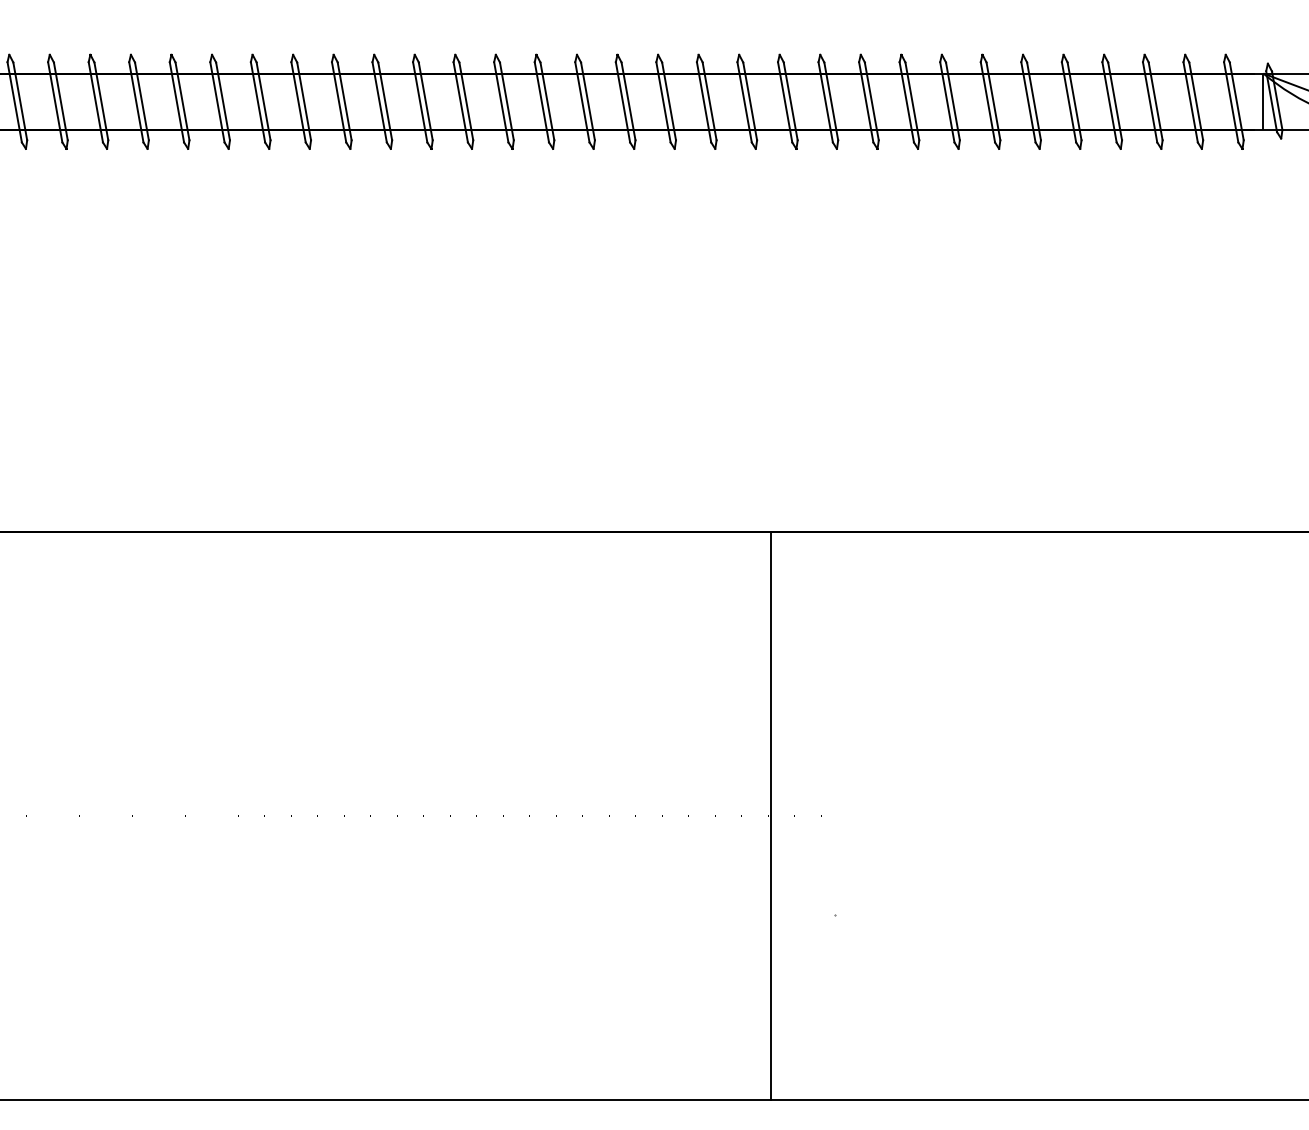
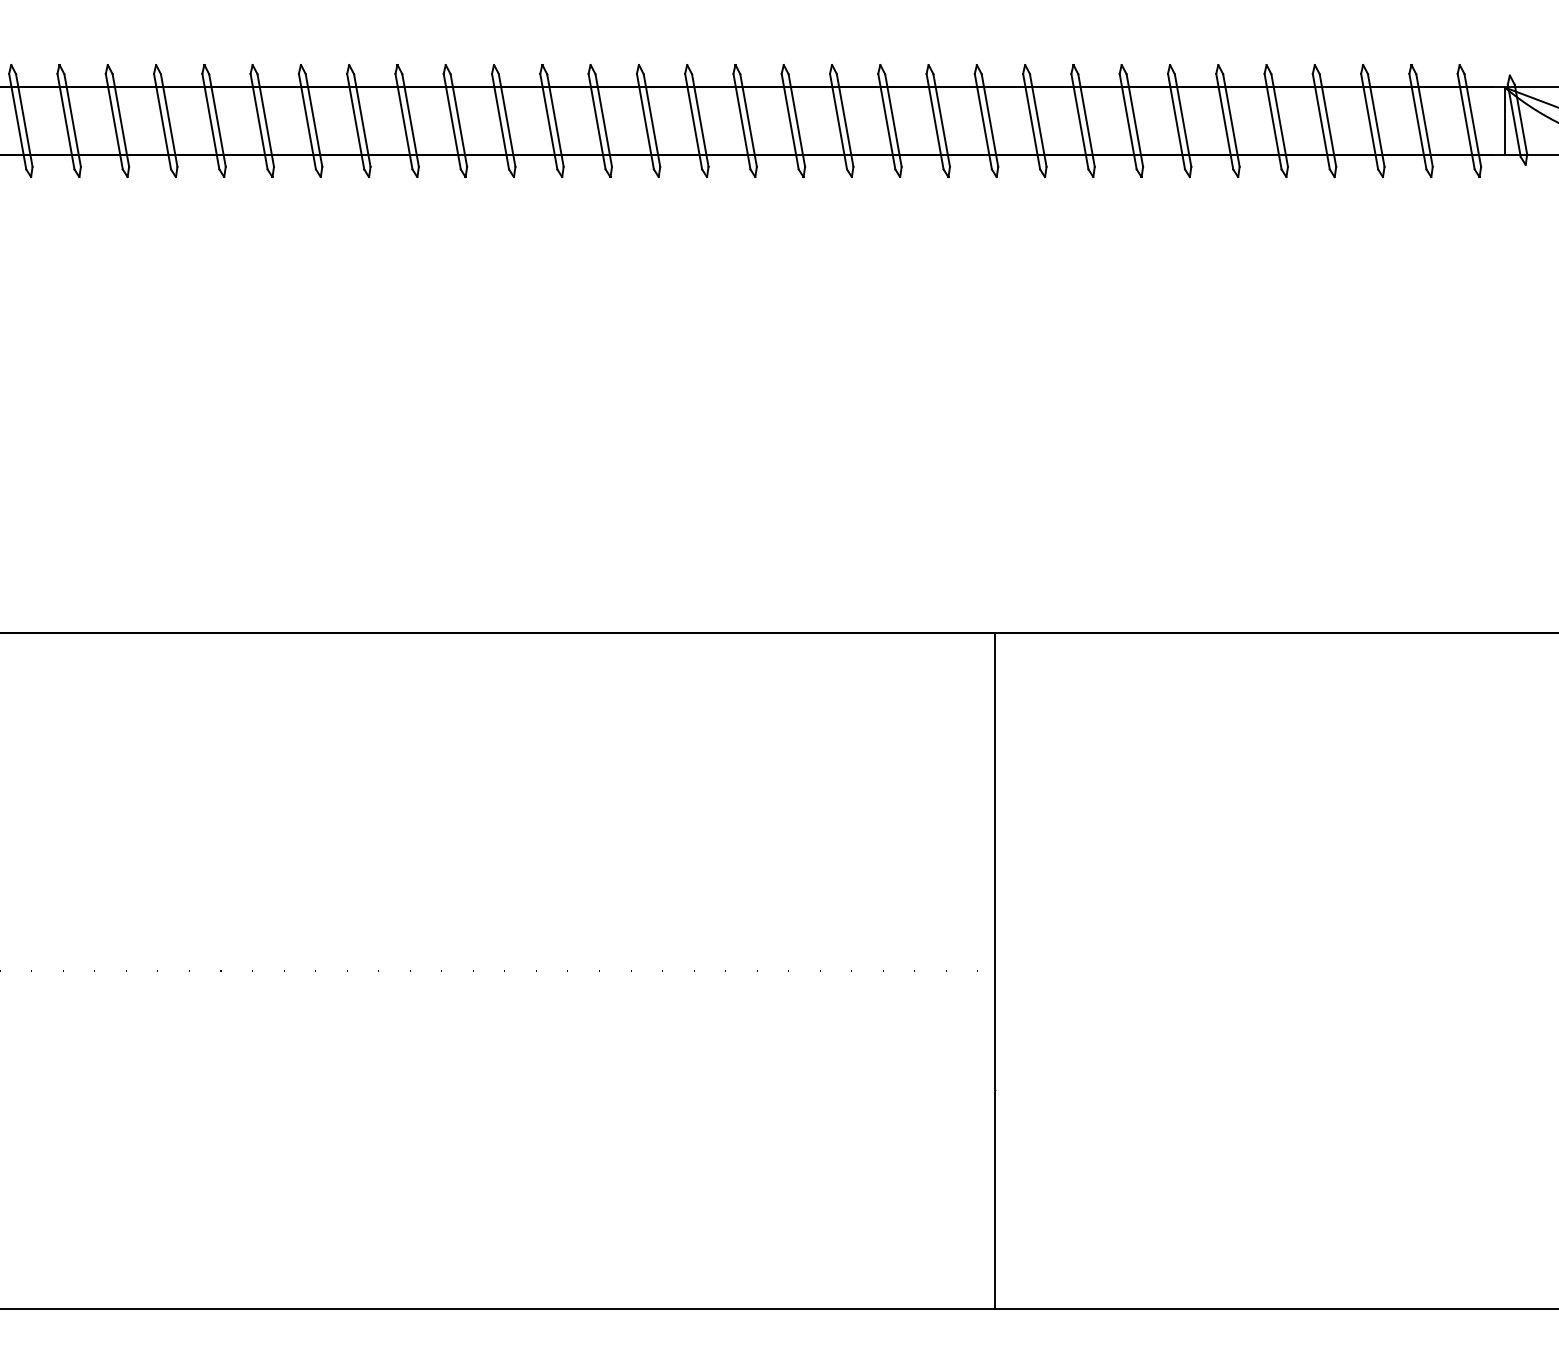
line: (771, 815) -> (995, 970), moved

